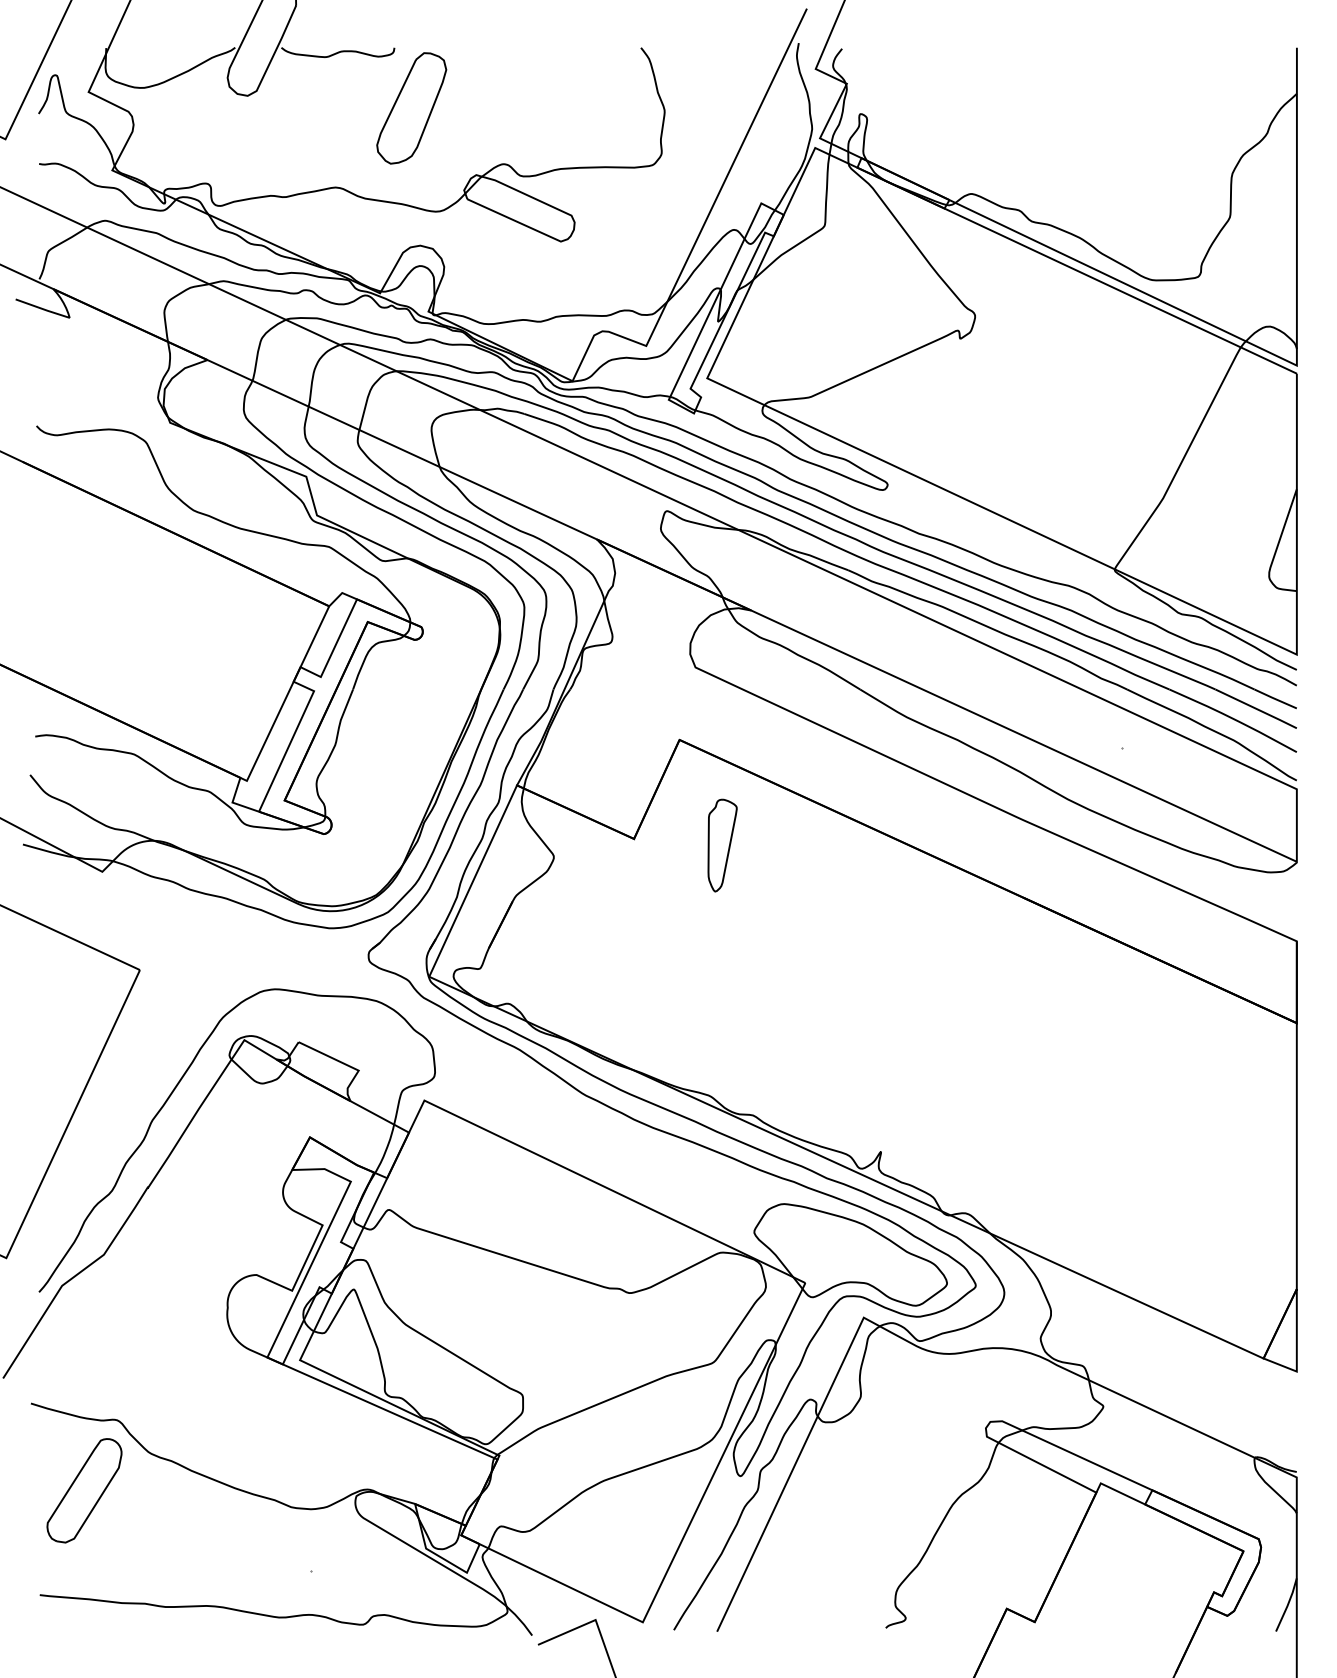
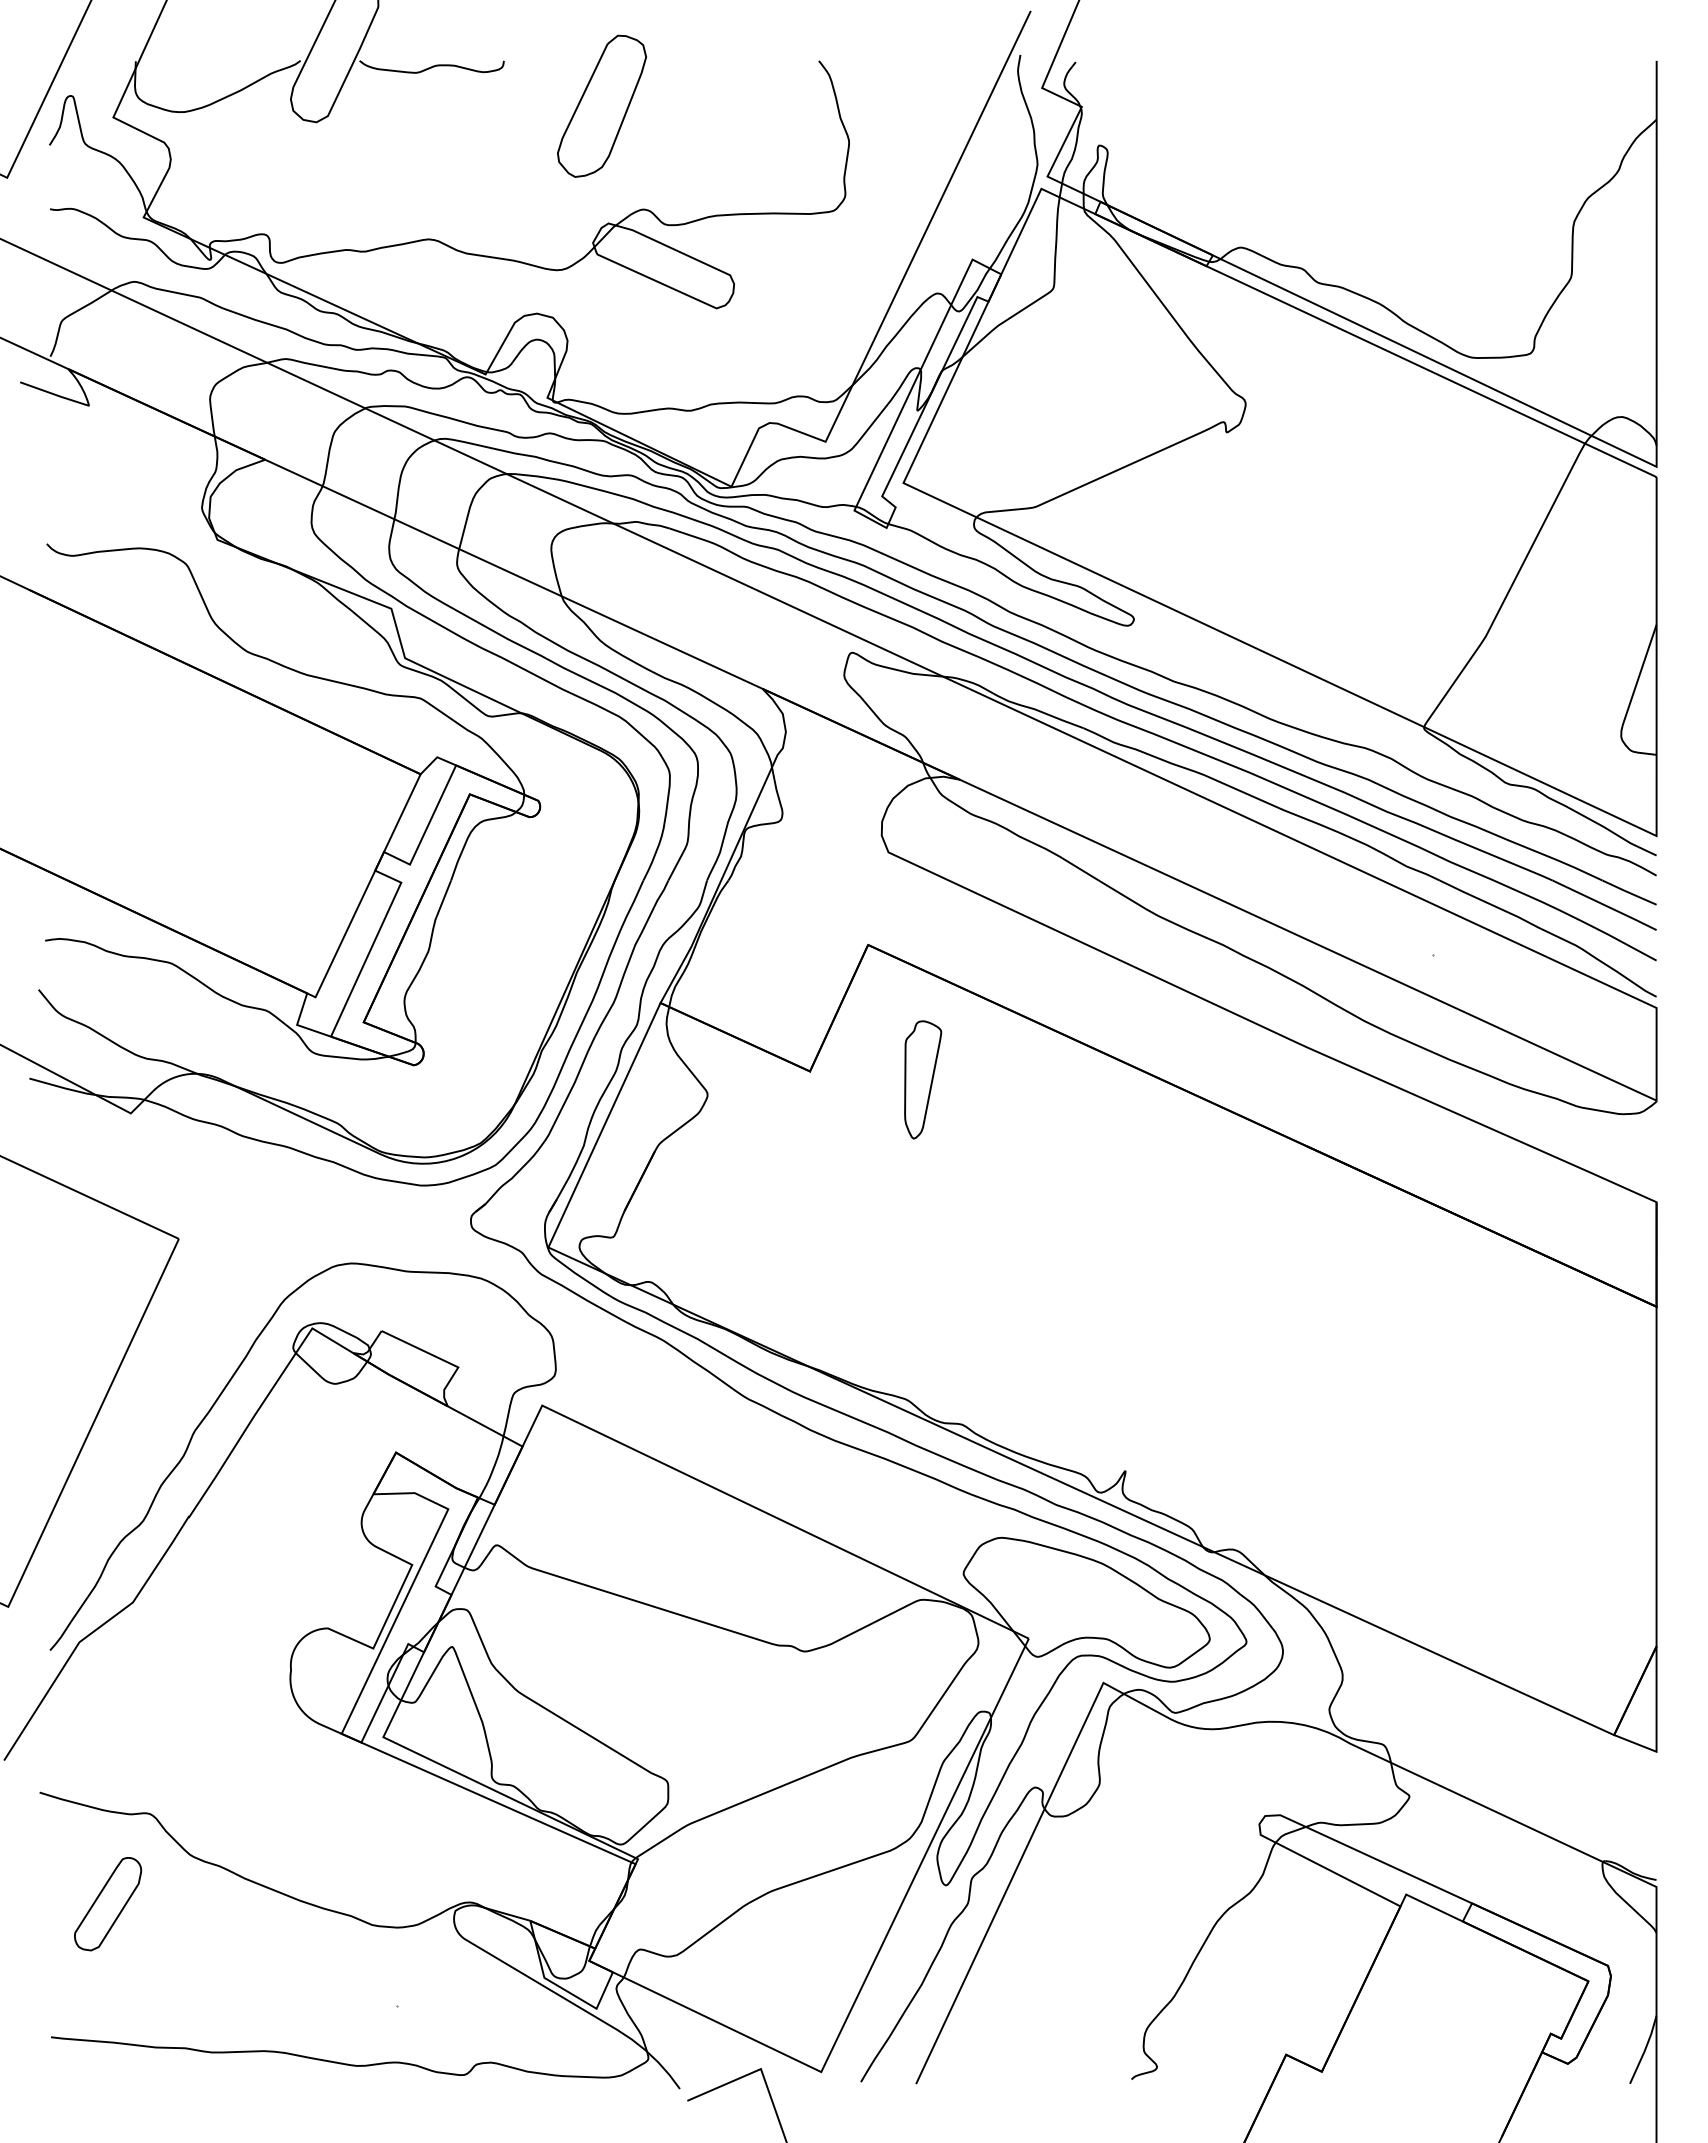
part: (411, 107) -> (601, 105), moved
part: (84, 1491) -> (107, 1904), size x0.7

